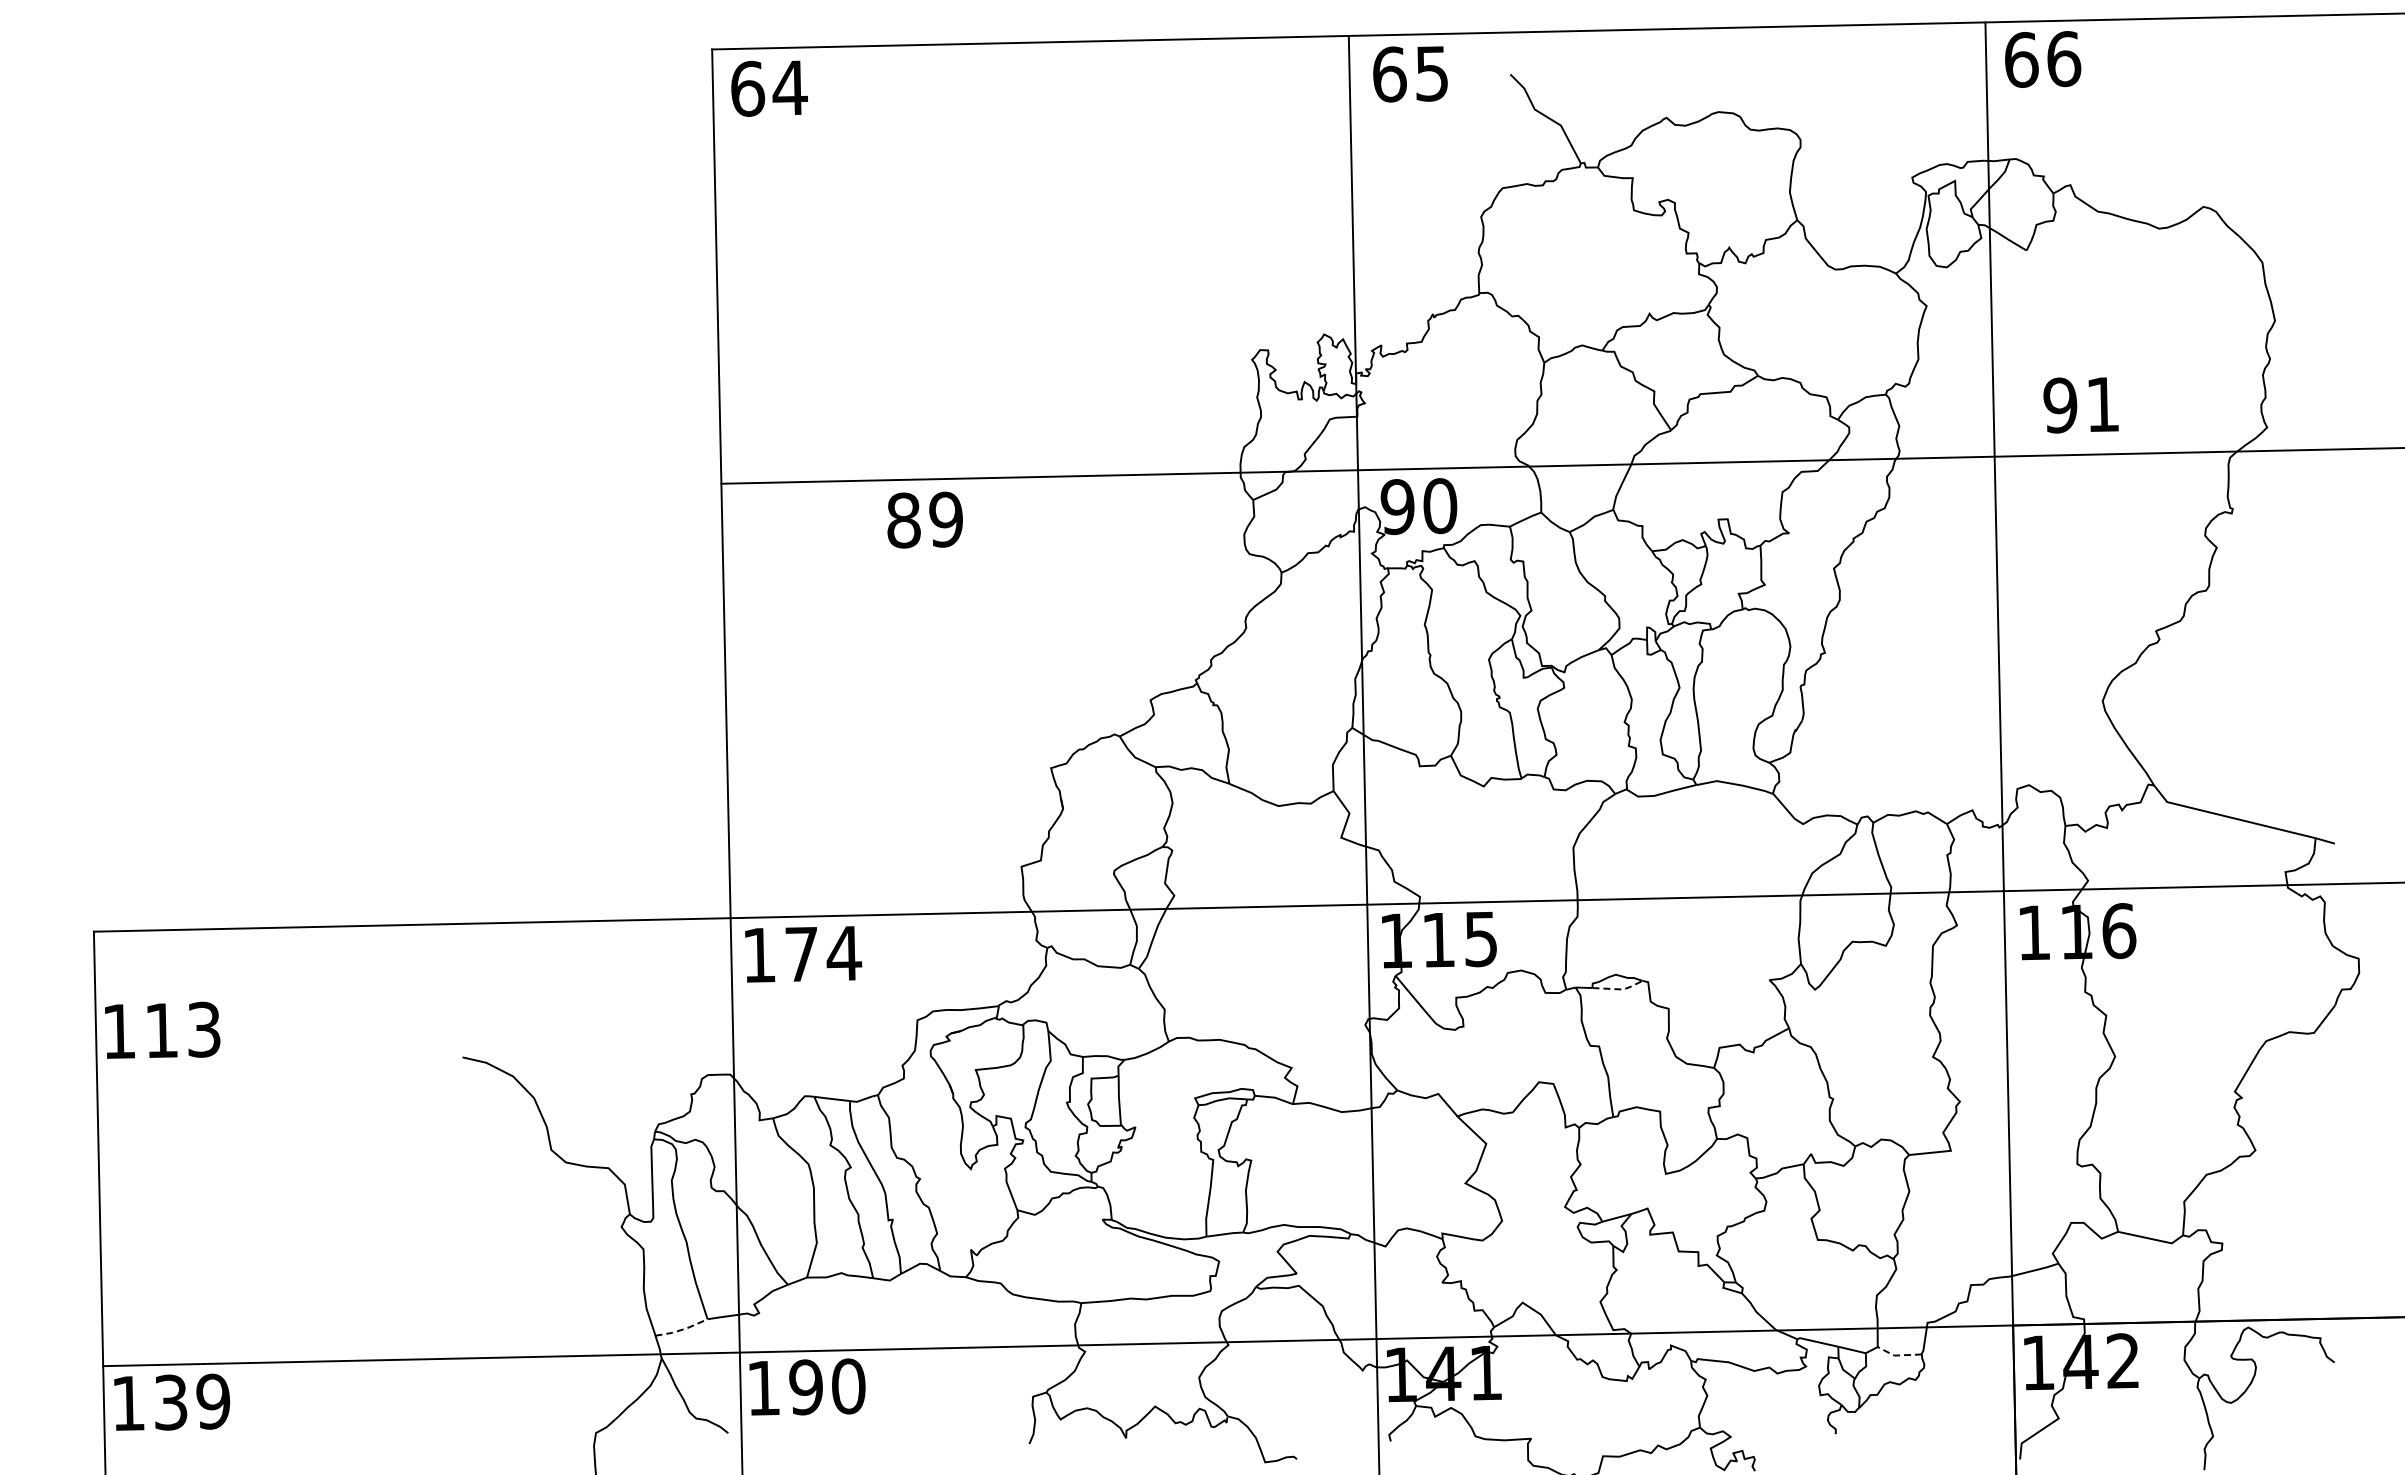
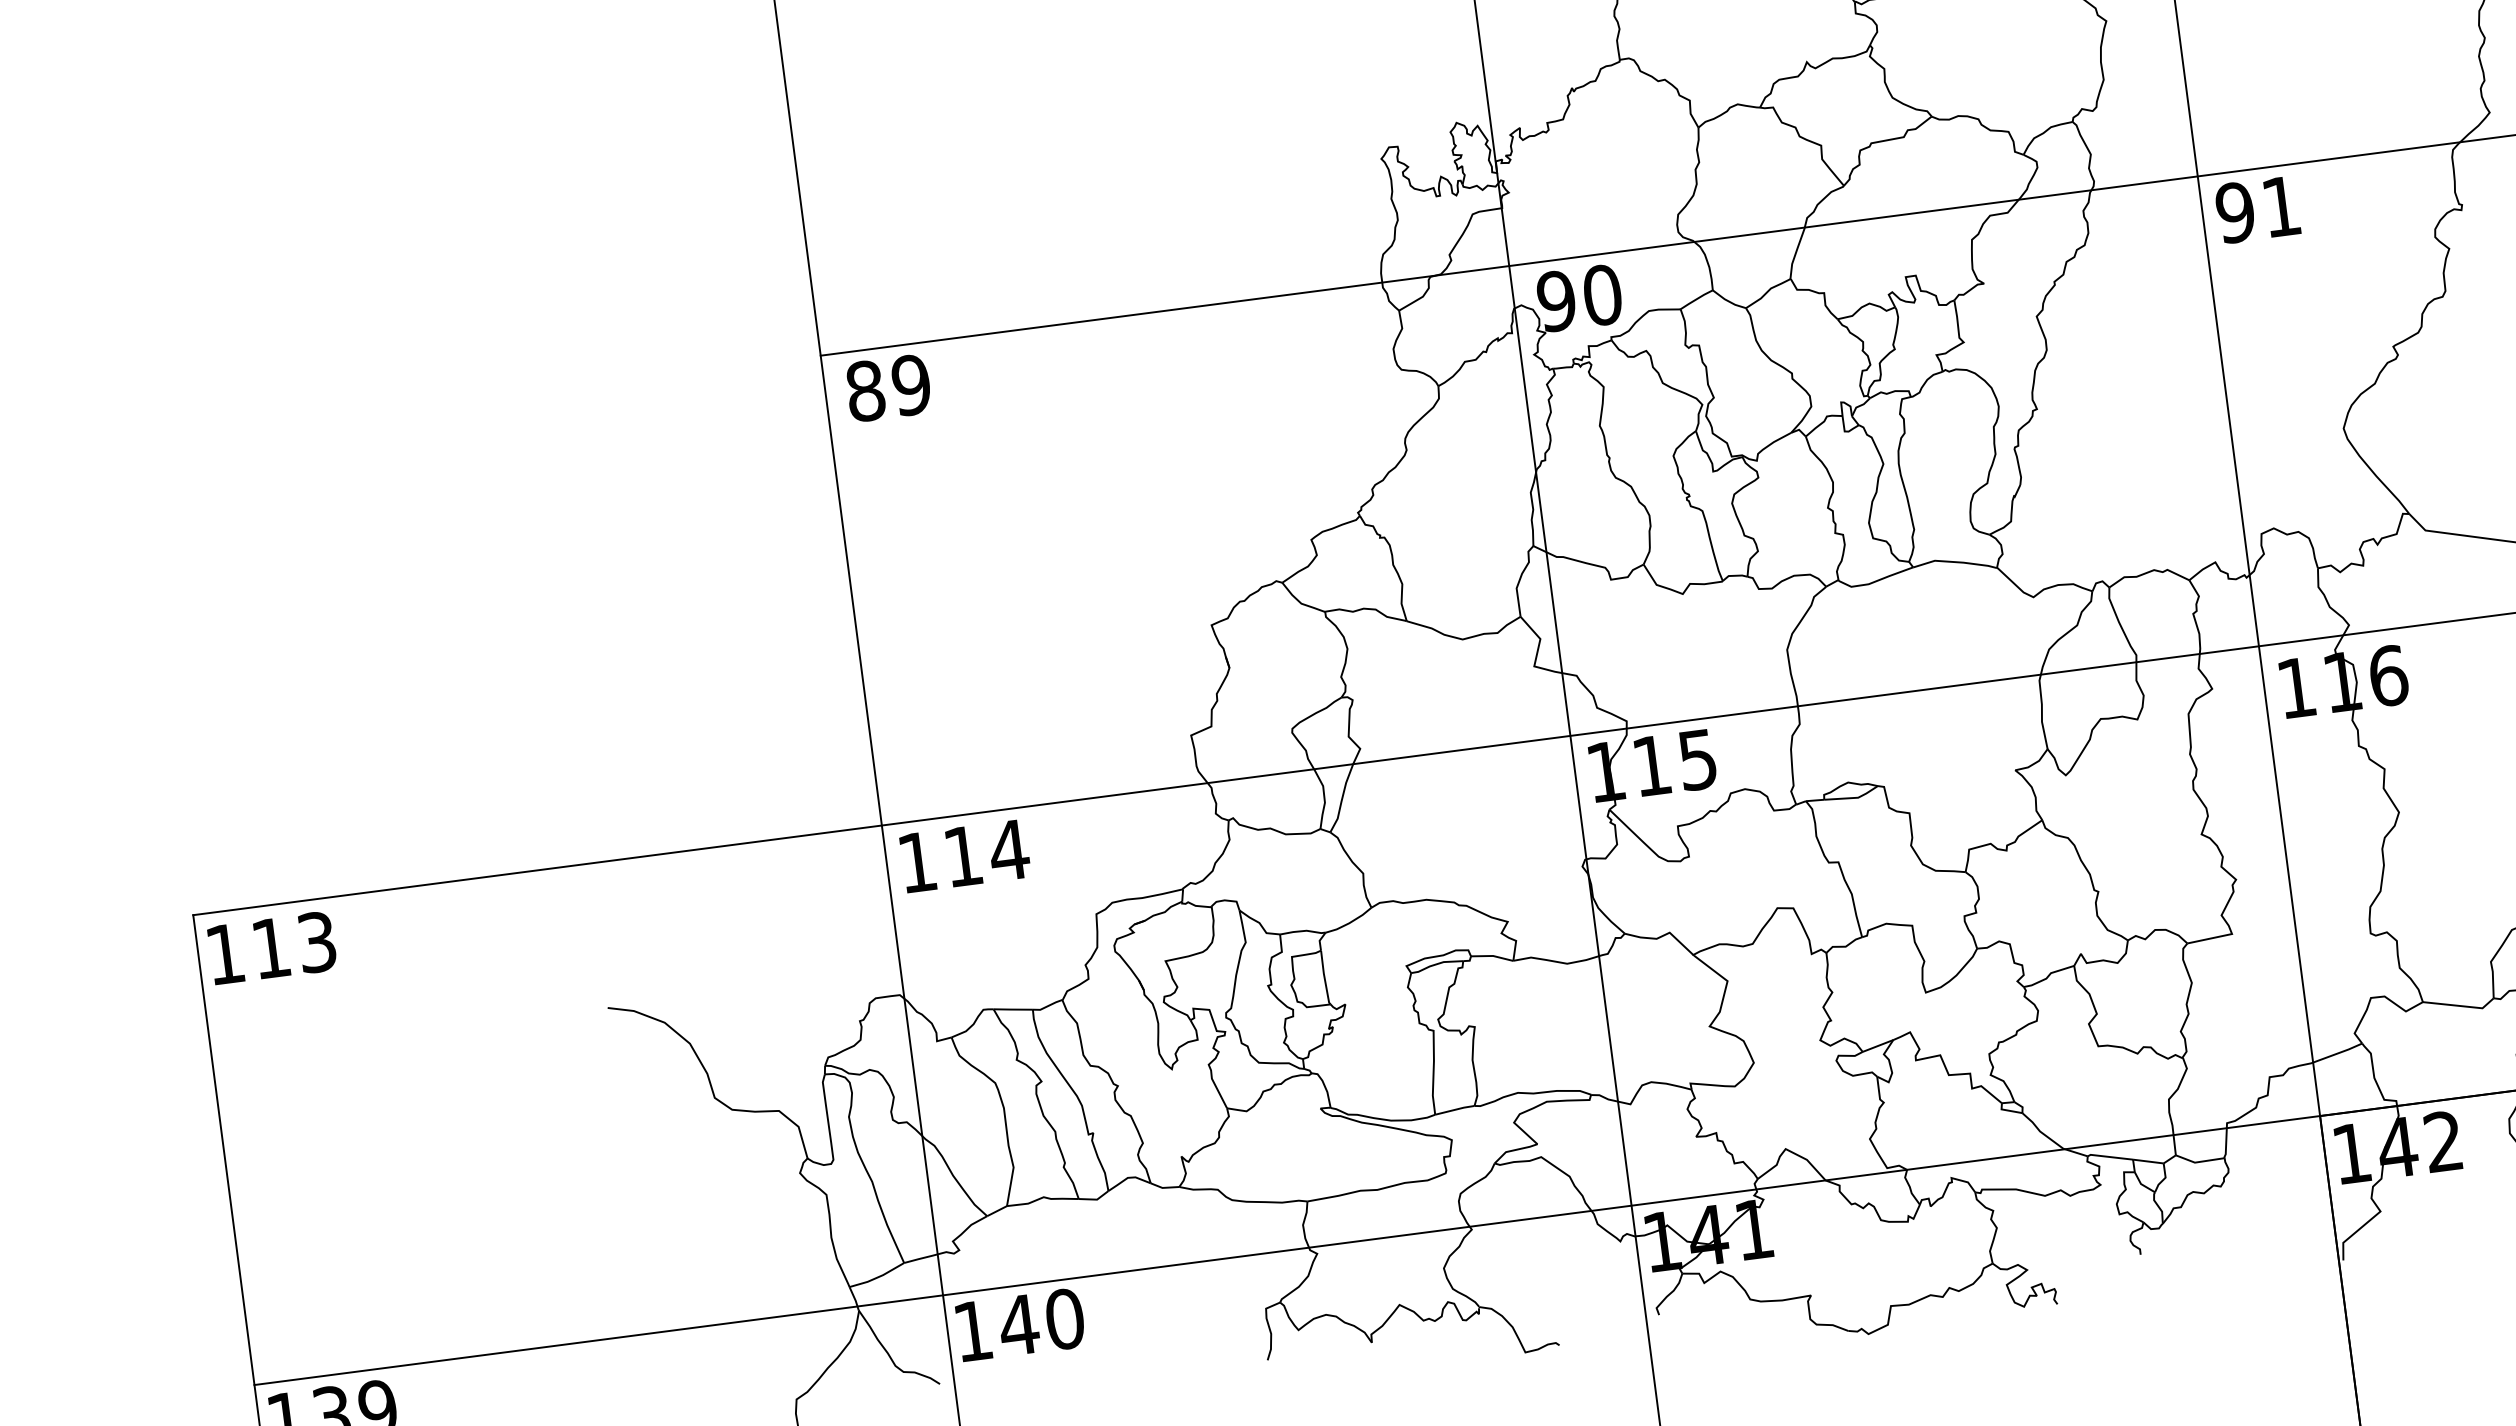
text: (2080, 405) -> (2257, 210), moved
text: (924, 519) -> (887, 387), moved
text: (801, 954) -> (962, 856), 174 -> 114
line: (1619, 989) -> (1853, 798), dashed -> solid
text: (162, 1029) -> (271, 946), moved
line: (682, 1329) -> (878, 1277), dashed -> solid
line: (1898, 1355) -> (2199, 1162), dashed -> solid
text: (806, 1387) -> (1019, 1325), 190 -> 140

